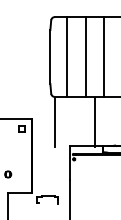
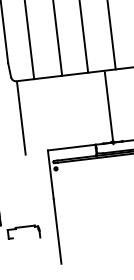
line: (95, 122) -> (109, 107), moved

